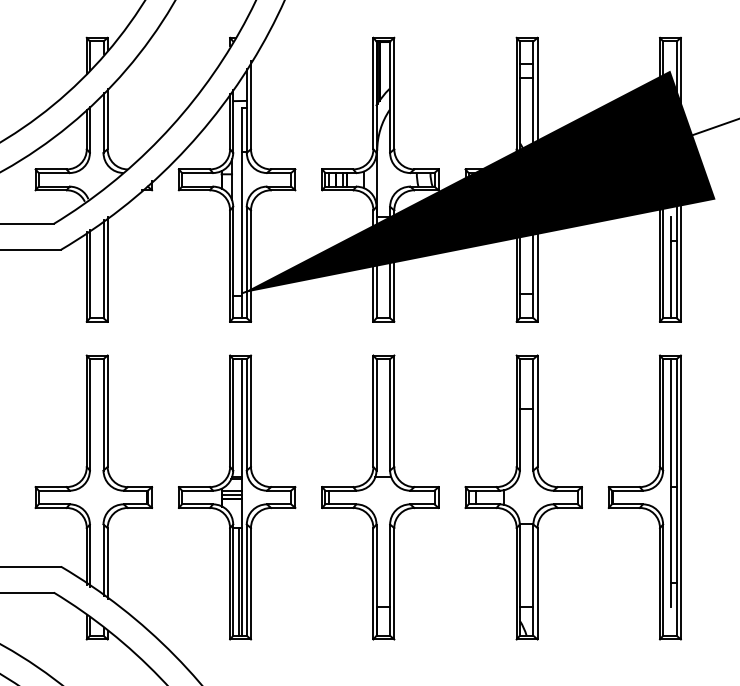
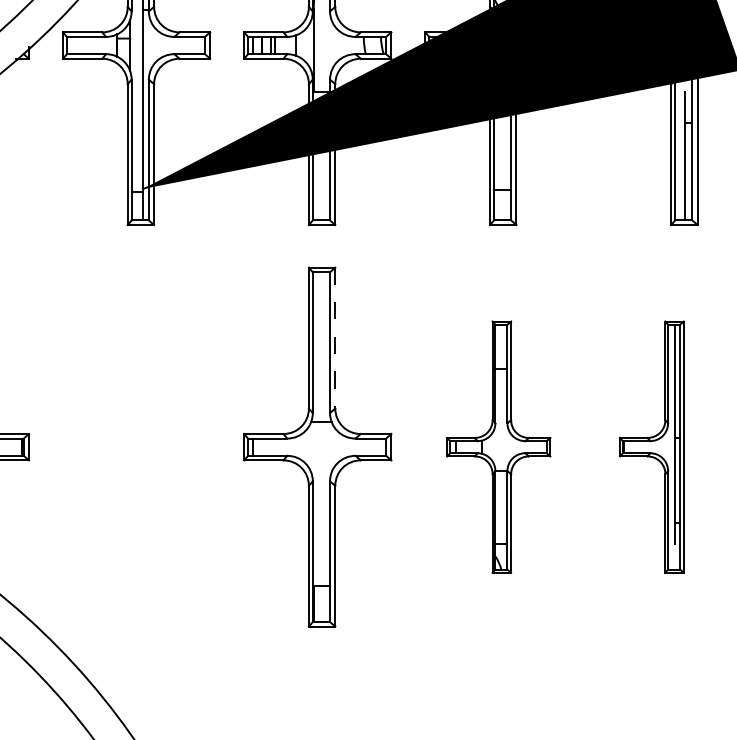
line: (394, 411) -> (335, 338), solid -> dashed
part: (237, 497) -> (137, 447), removed
part: (523, 497) -> (498, 447), size x0.7
part: (644, 497) -> (651, 447), size x0.7

